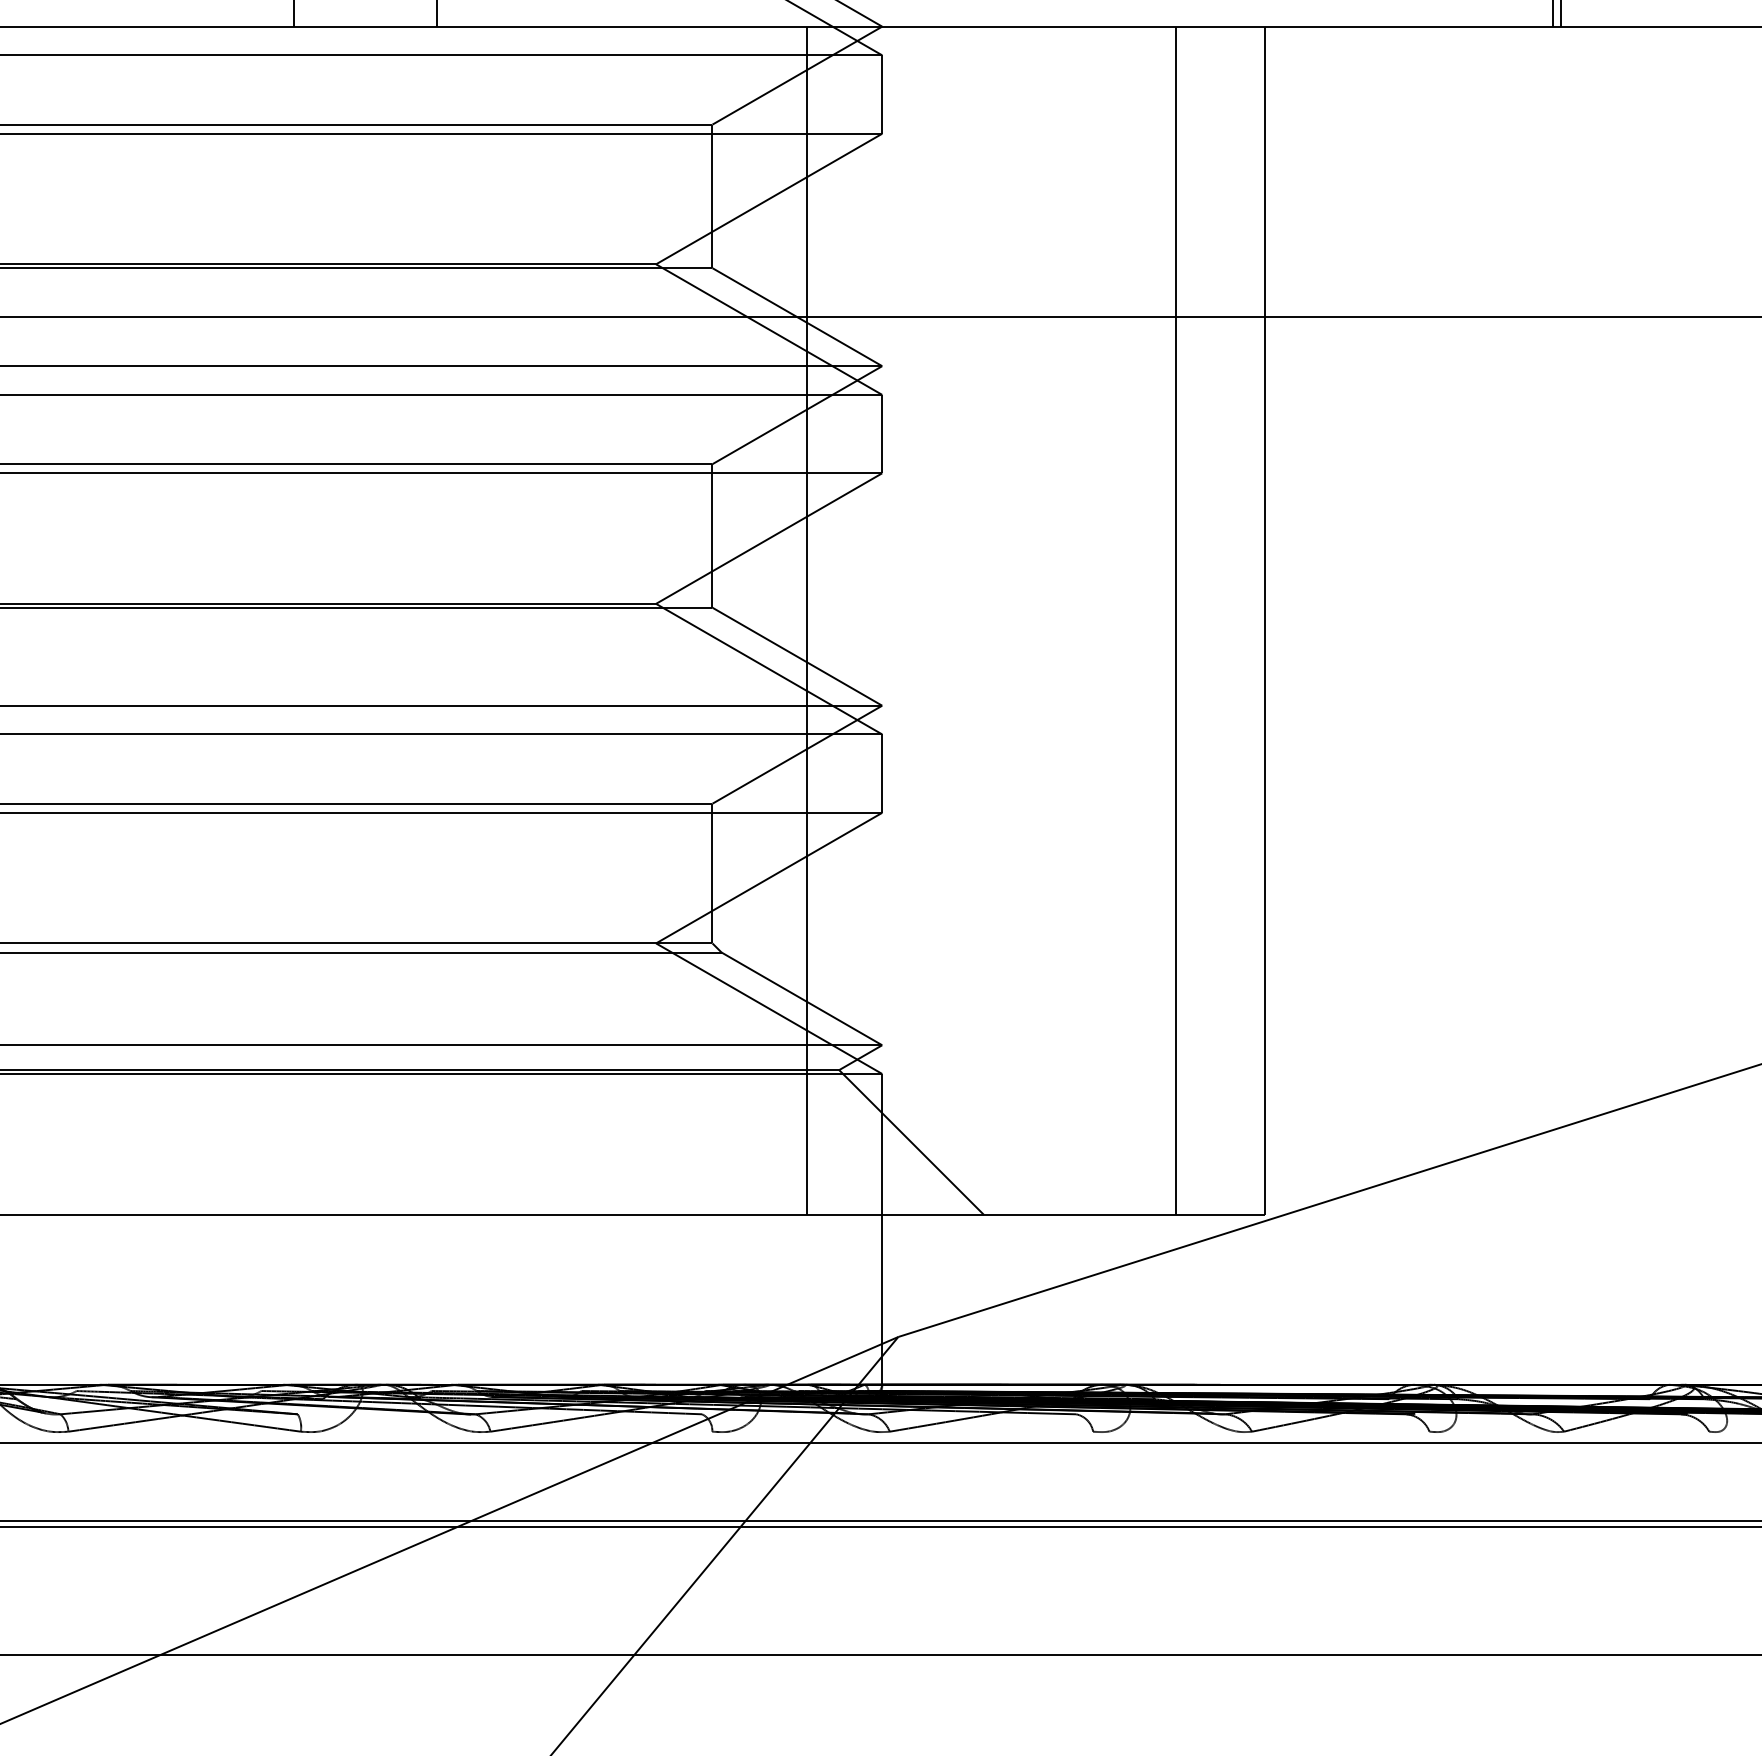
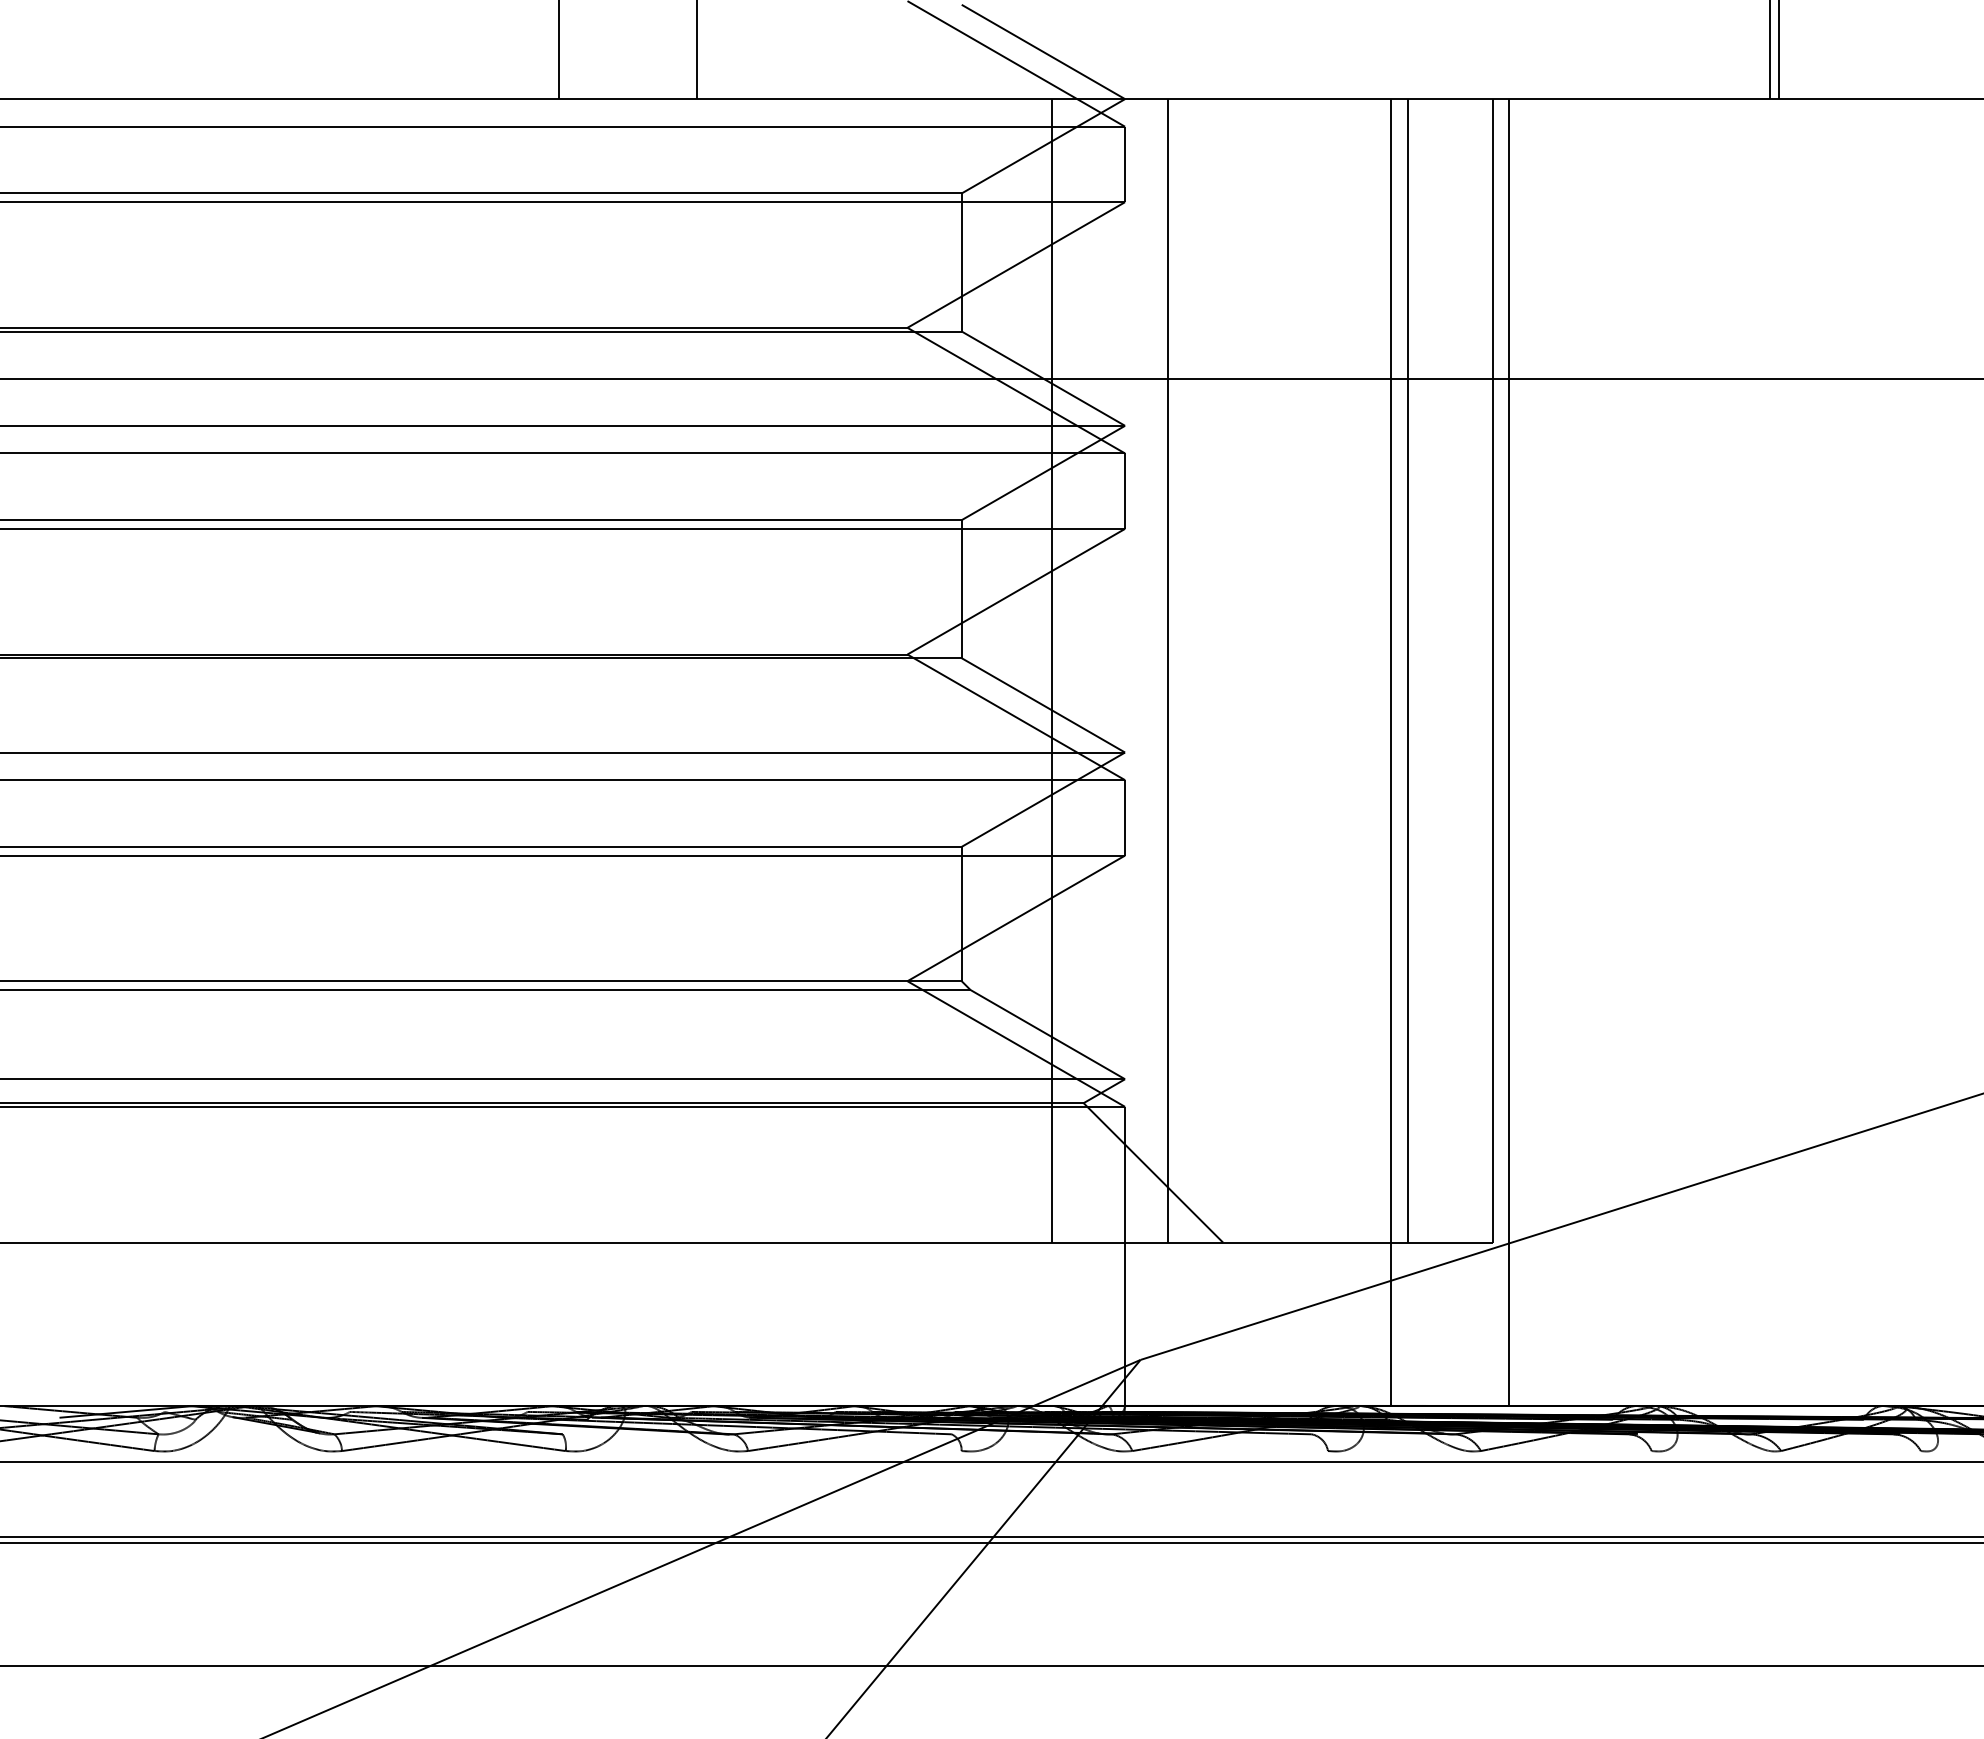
line: (927, 620) -> (1168, 670), added
line: (1159, 705) -> (1391, 752), added
line: (1280, 705) -> (1508, 752), added

